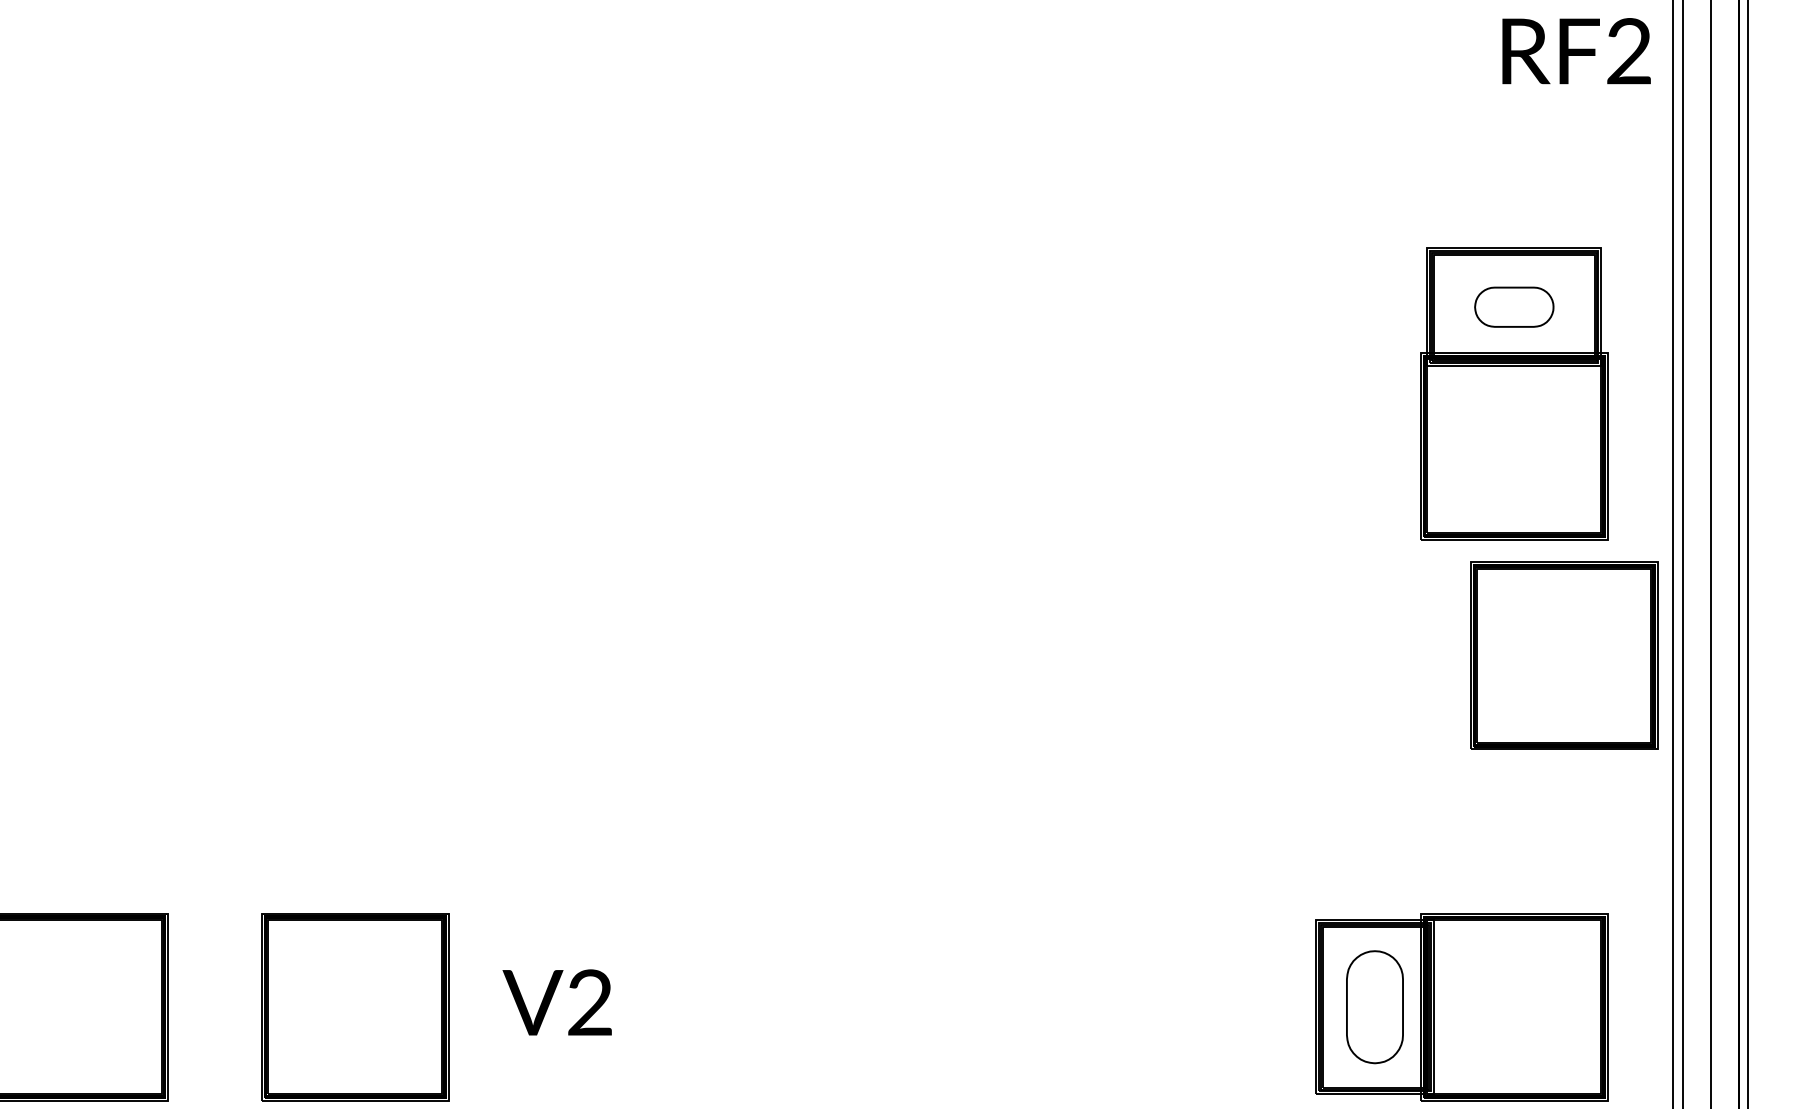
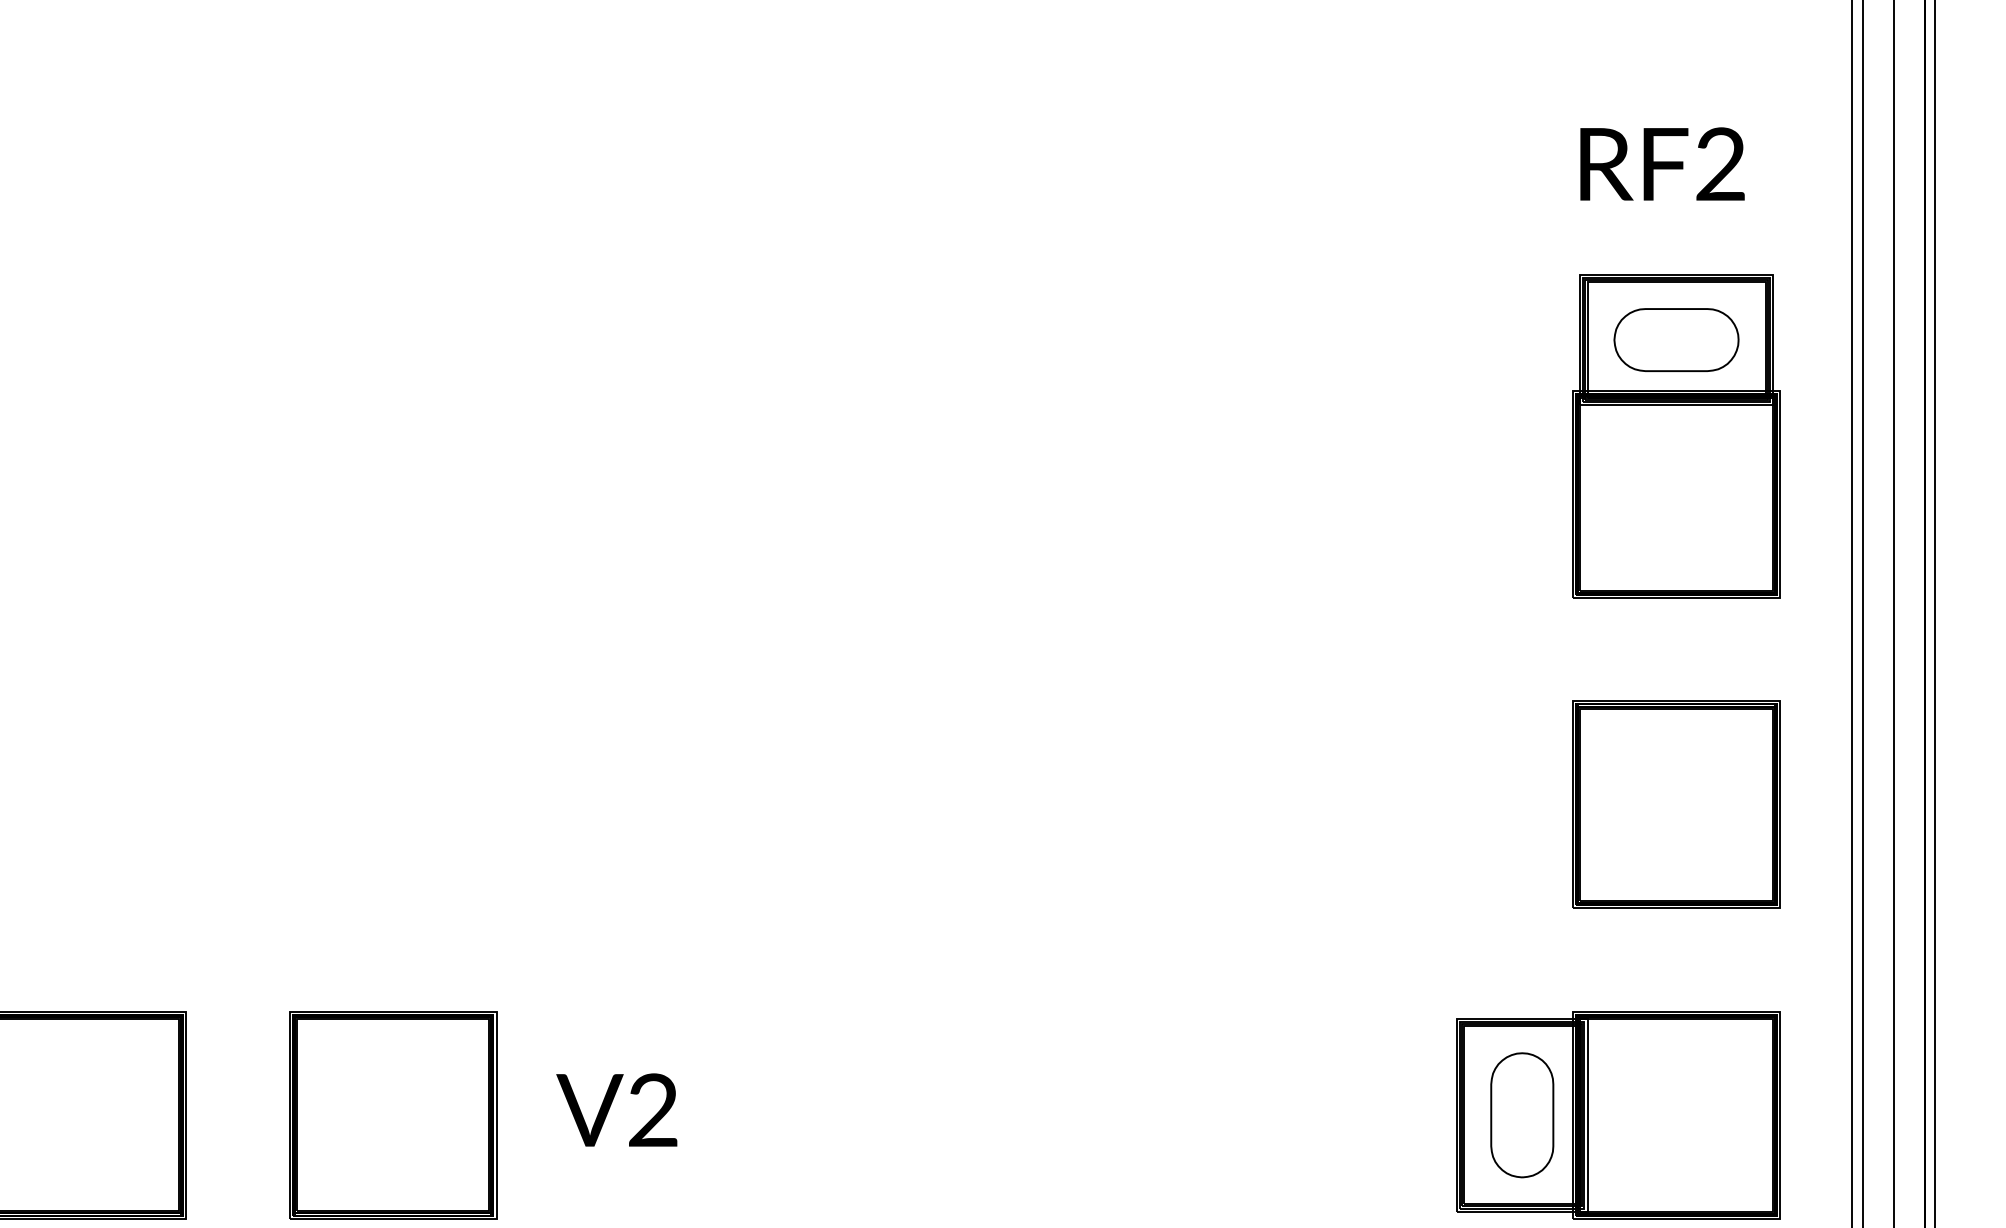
text: (1576, 51) -> (1662, 164), moved
part: (1514, 307) -> (1676, 340), size x1.43
part: (1564, 655) -> (1676, 804), moved

